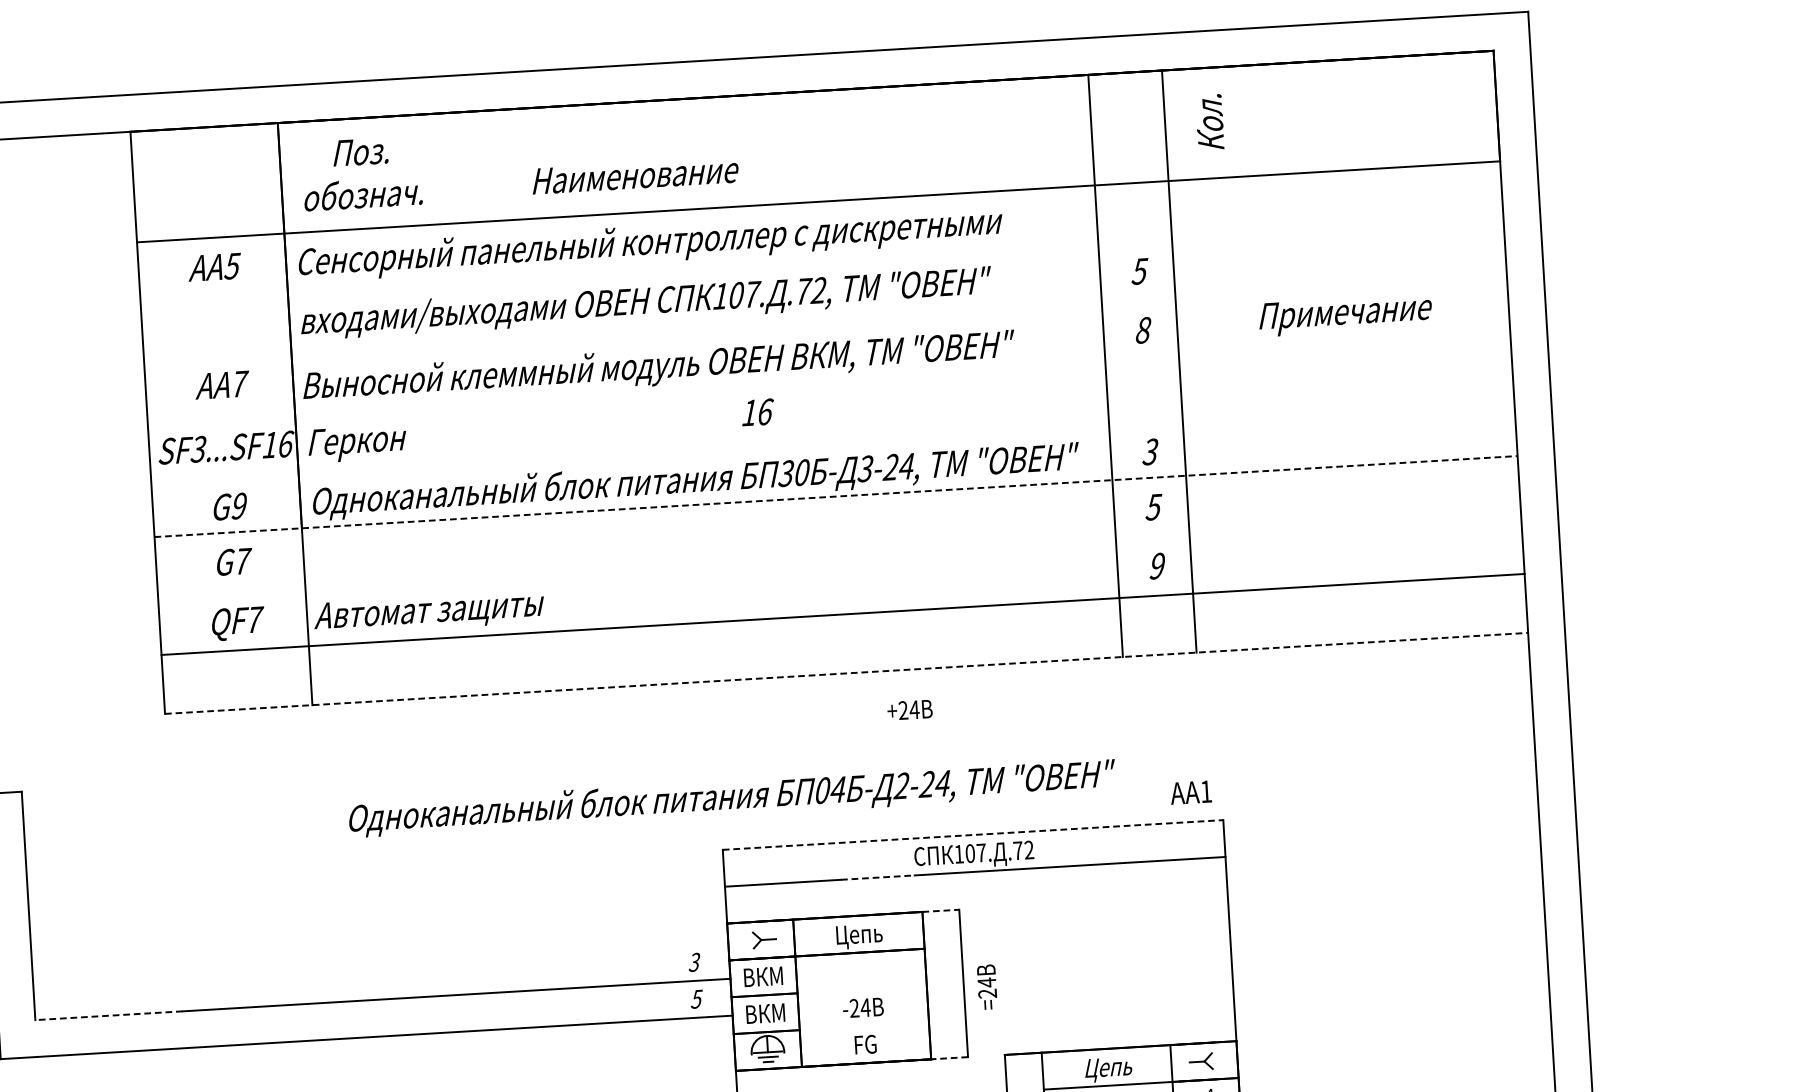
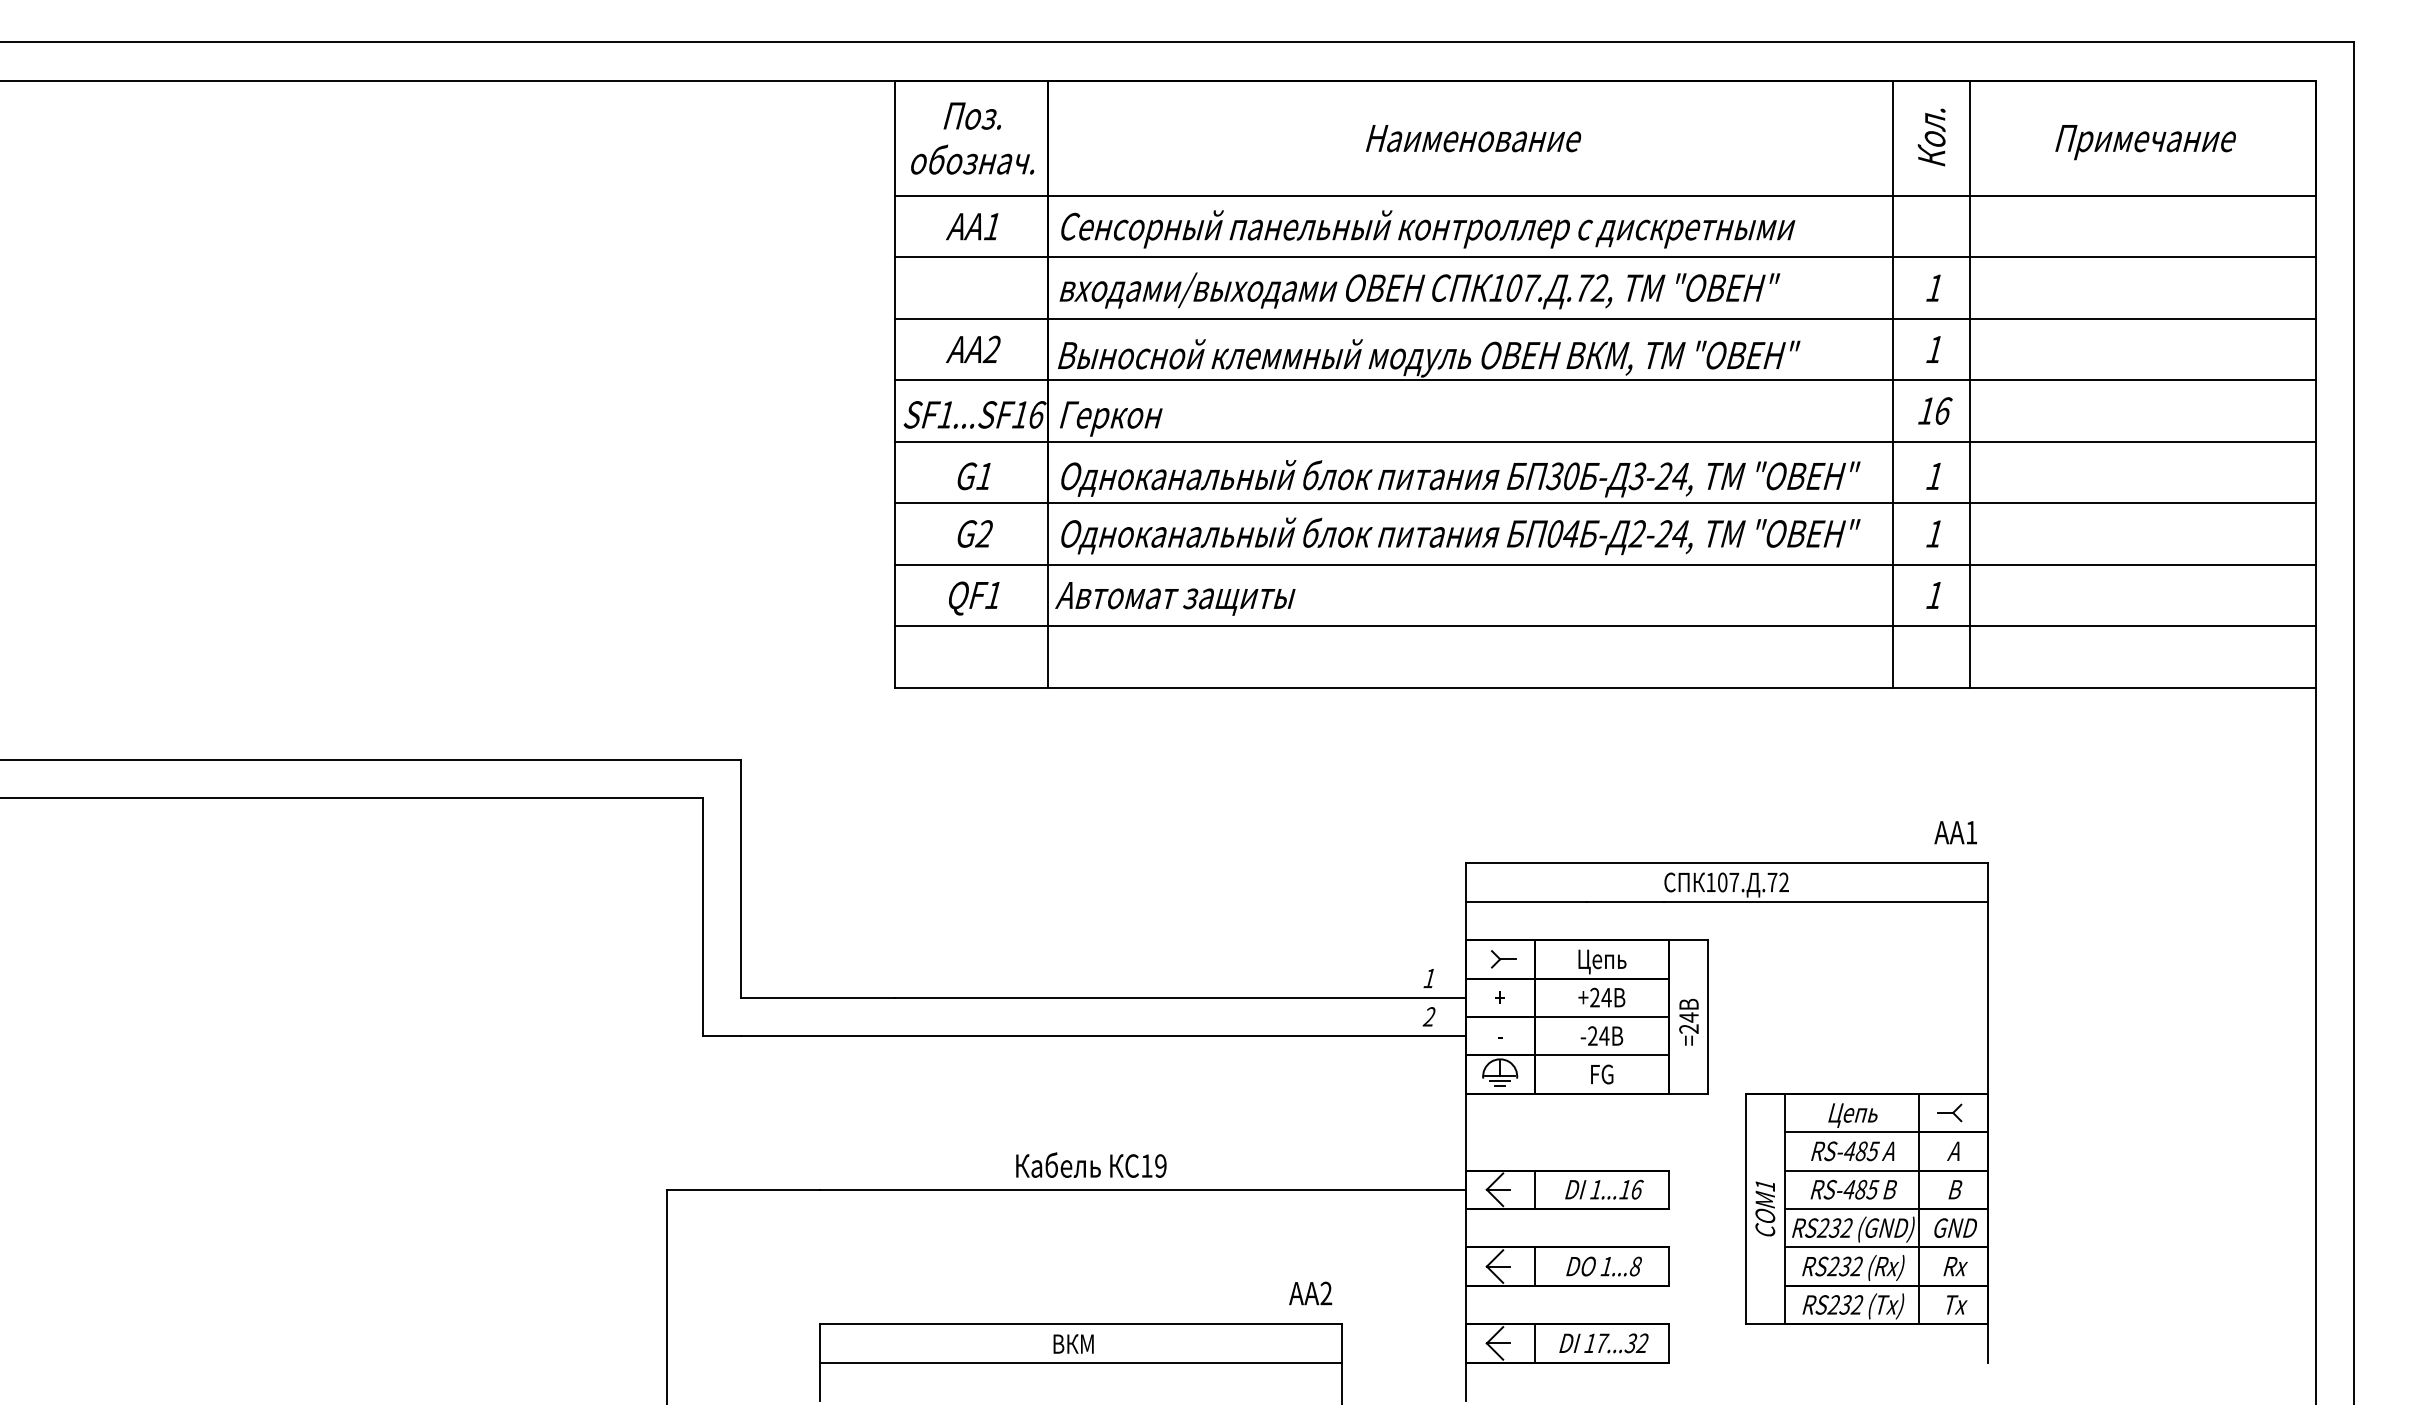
text: (1209, 122) -> (1931, 137), moved
text: (361, 173) -> (972, 138), moved
text: (635, 175) -> (1473, 138), moved
line: (821, 260) -> (1604, 257), added
text: (232, 266) -> (992, 226), AA5 -> AA1
text: (1139, 270) -> (1934, 287), 5 -> 1
text: (1345, 315) -> (2145, 142), moved
line: (824, 319) -> (1604, 318), added
text: (1143, 330) -> (1934, 349), 8 -> 1
line: (828, 378) -> (1604, 380), added
text: (239, 383) -> (992, 348), AA7 -> AA2
text: (758, 411) -> (1935, 410), moved
line: (831, 437) -> (1604, 441), added
text: (198, 449) -> (945, 414), SF3...SF16 -> SF1...SF16
text: (1150, 452) -> (1934, 476), 3 -> 1
line: (836, 496) -> (1605, 503), dashed -> solid
text: (239, 506) -> (984, 476), G9 -> G1
text: (1153, 506) -> (1934, 533), 5 -> 1
line: (838, 555) -> (1604, 564), added
text: (243, 560) -> (985, 533), G7 -> G2
text: (1157, 566) -> (1934, 595), 9 -> 1
text: (255, 619) -> (994, 595), QF7 -> QF1
line: (846, 673) -> (1605, 687), dashed -> solid
text: (909, 709) -> (1601, 997), moved
text: (732, 798) -> (1460, 536), moved
line: (972, 835) -> (1726, 863), dashed -> solid
line: (878, 877) -> (1625, 901), dashed -> solid
line: (941, 911) -> (1689, 940), dashed -> solid
text: (694, 962) -> (1429, 978), 3 -> 1
text: (763, 976) -> (1500, 997), ВКМ -> +
text: (986, 986) -> (1688, 1021), moved
line: (861, 989) -> (1601, 1016), added
text: (696, 998) -> (1429, 1016), 5 -> 2
text: (765, 1013) -> (1500, 1035), ВКМ -> -
line: (108, 1015) -> (817, 997), dashed -> solid
line: (863, 1026) -> (1601, 1055), added
line: (949, 1057) -> (1688, 1093), dashed -> solid

